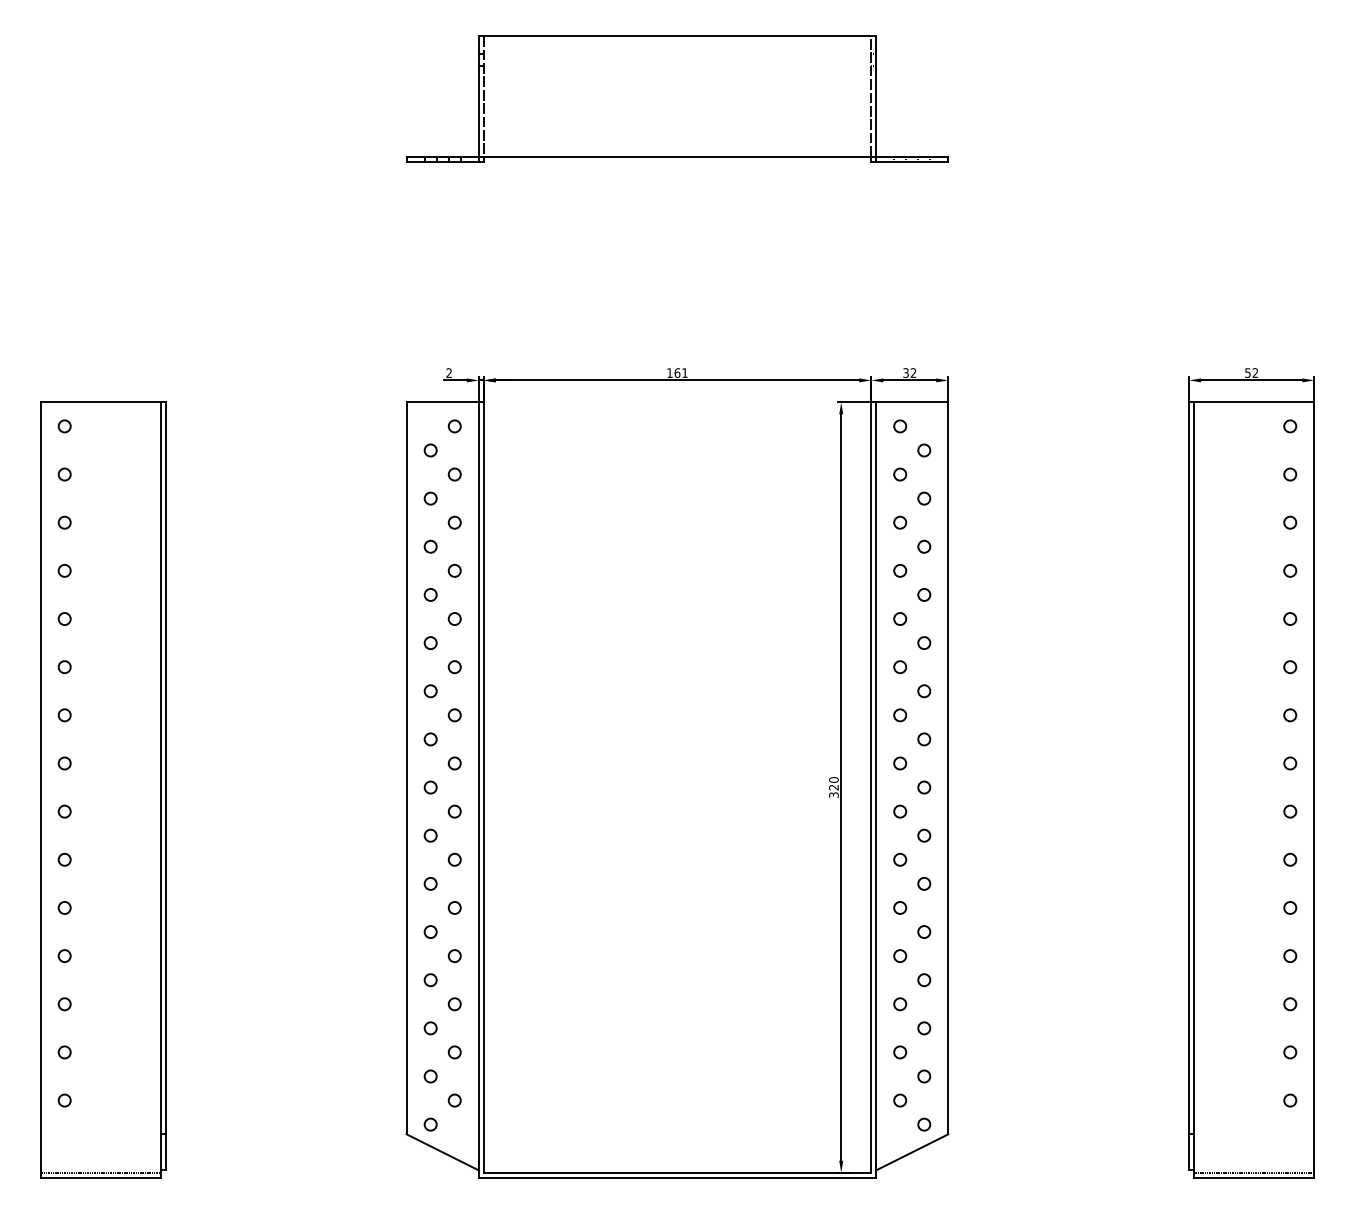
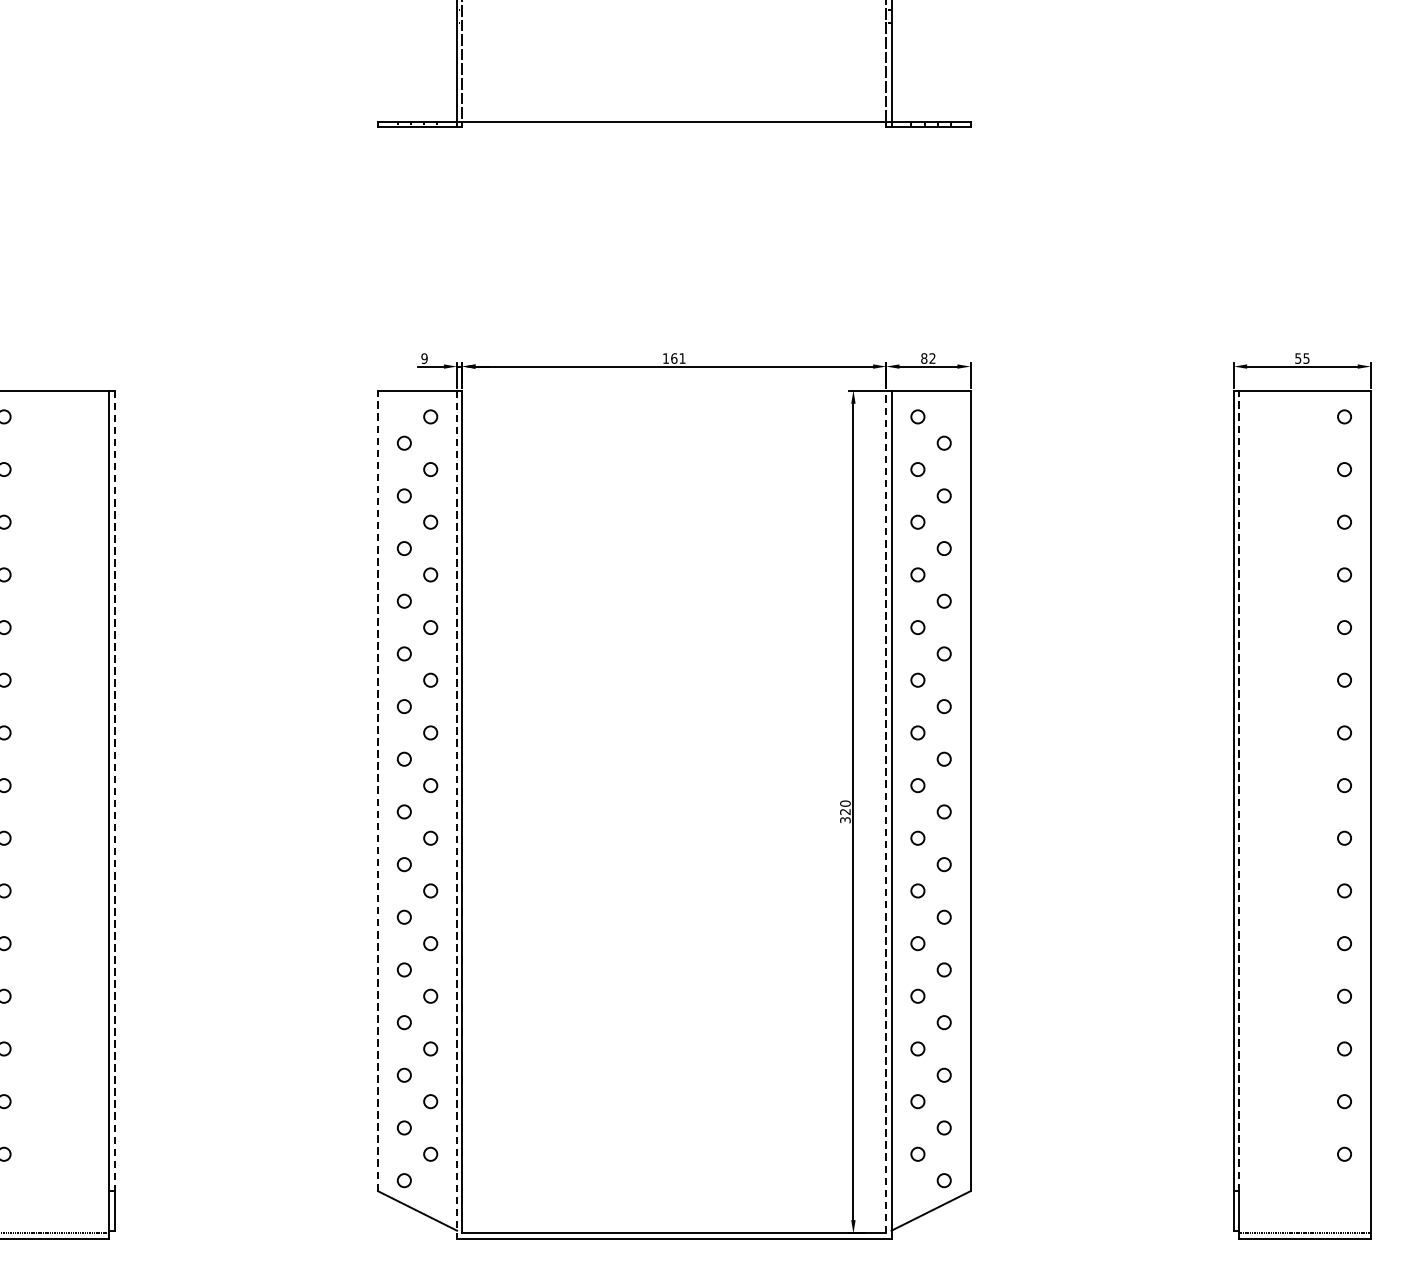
text: (905, 372) -> (923, 357), 32 -> 82
text: (1255, 372) -> (1306, 357), 52 -> 55
text: (449, 373) -> (424, 359), 2 -> 9
line: (165, 768) -> (114, 791), solid -> dashed
line: (406, 768) -> (377, 791), solid -> dashed
line: (1193, 768) -> (1238, 791), solid -> dashed
line: (871, 787) -> (886, 811), solid -> dashed
line: (478, 789) -> (456, 814), solid -> dashed

